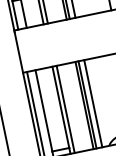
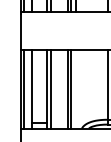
line: (93, 103) -> (75, 89), removed

